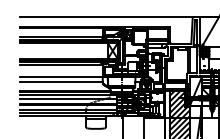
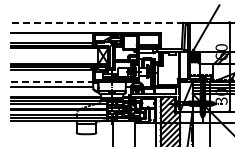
line: (107, 17) -> (97, 22), solid -> dashed
line: (62, 77) -> (52, 82), solid -> dashed

